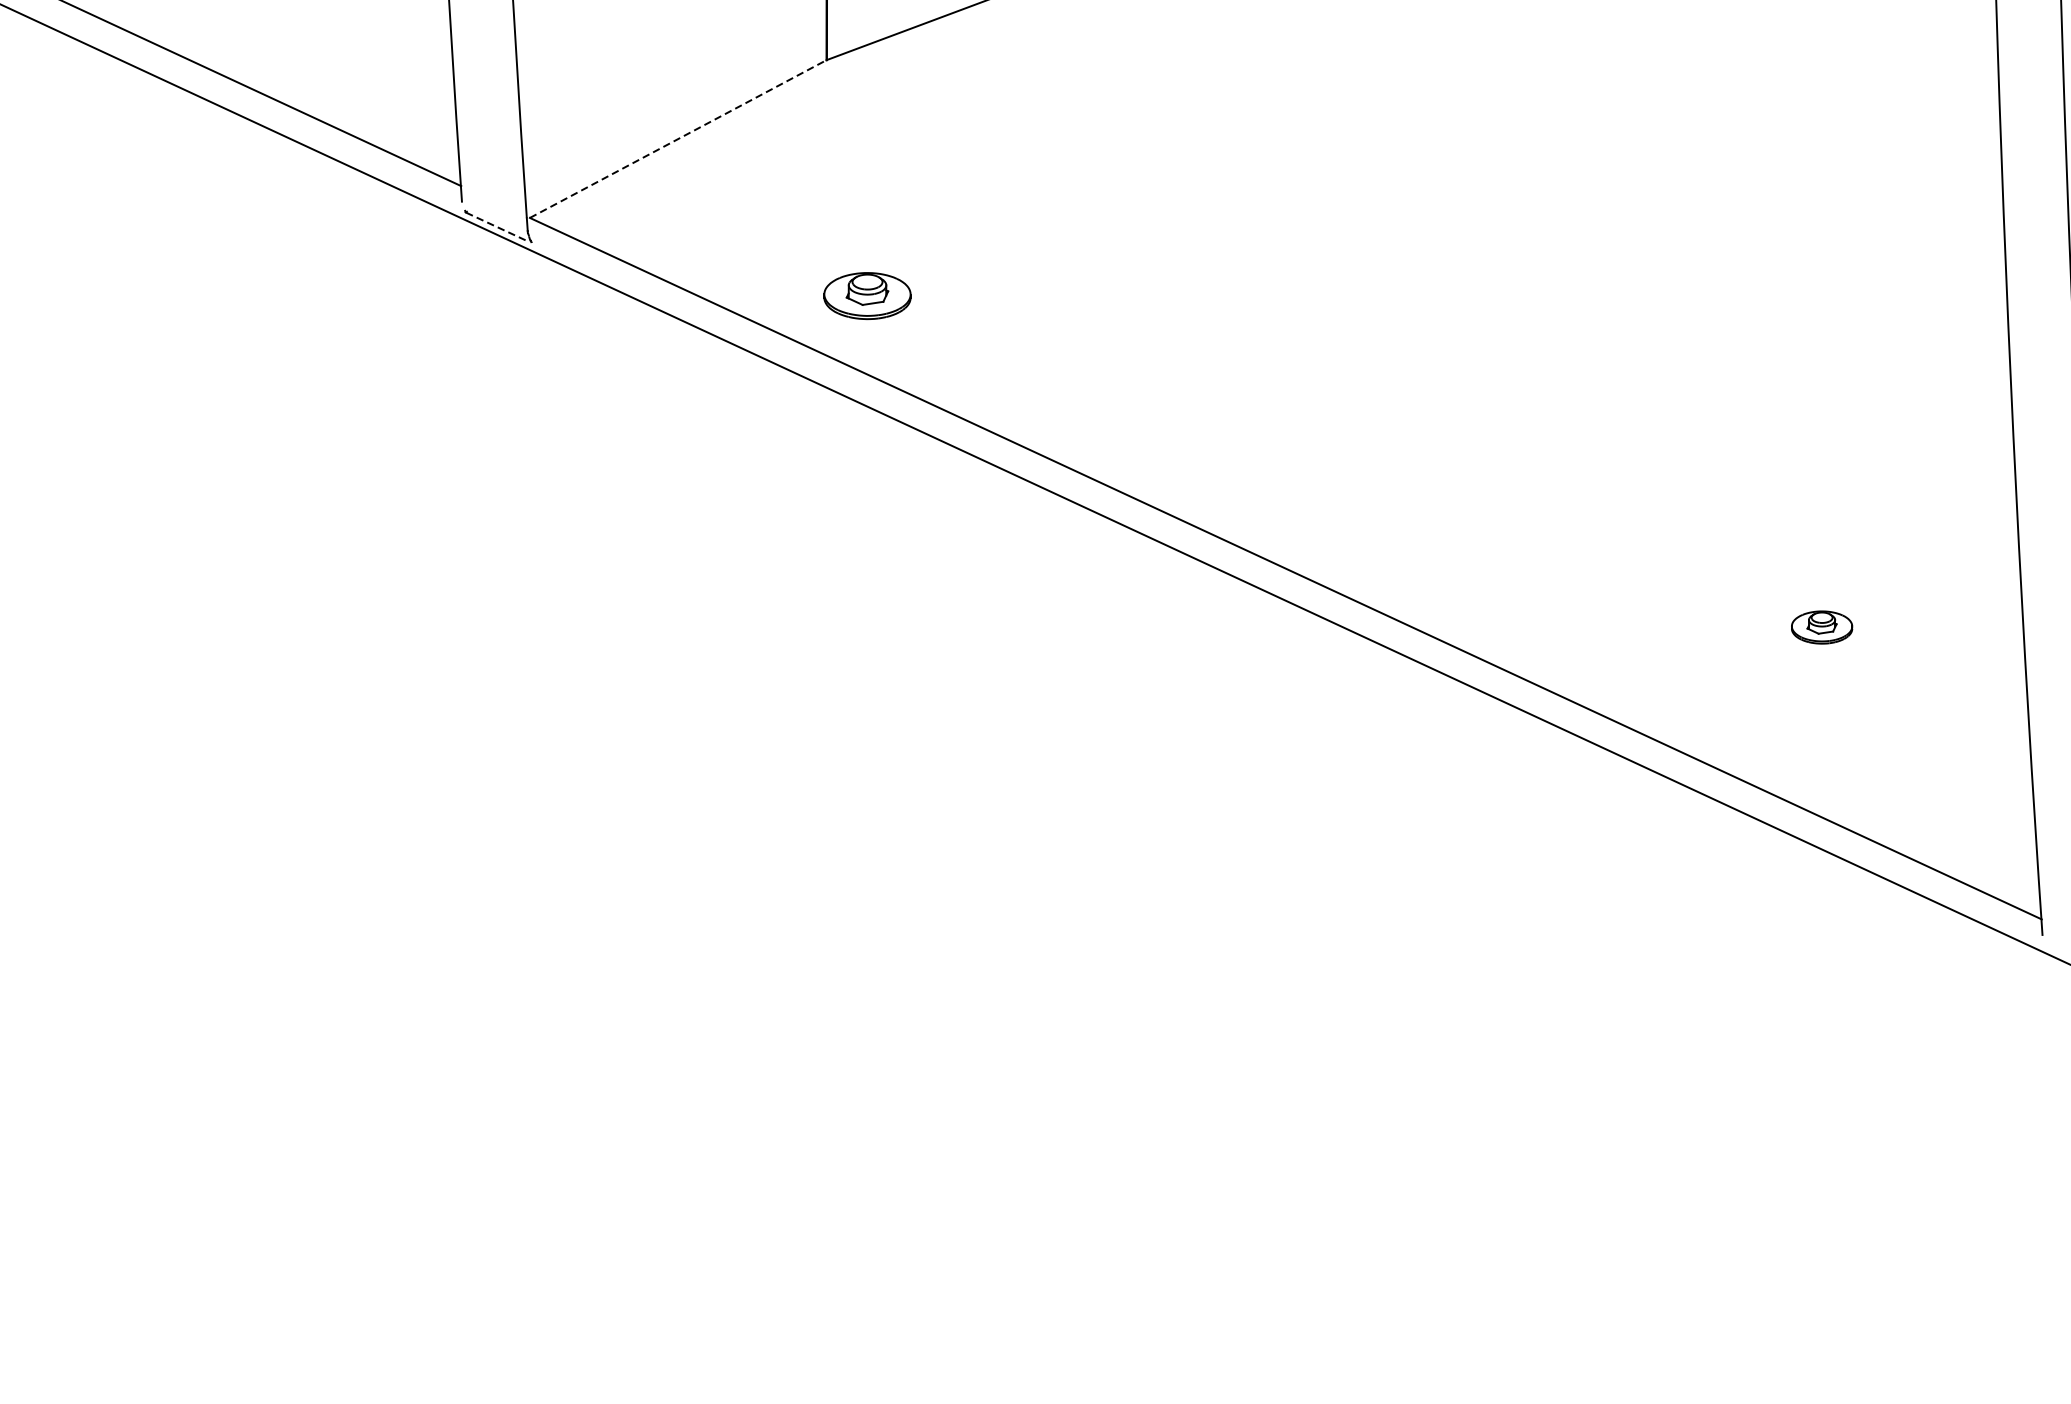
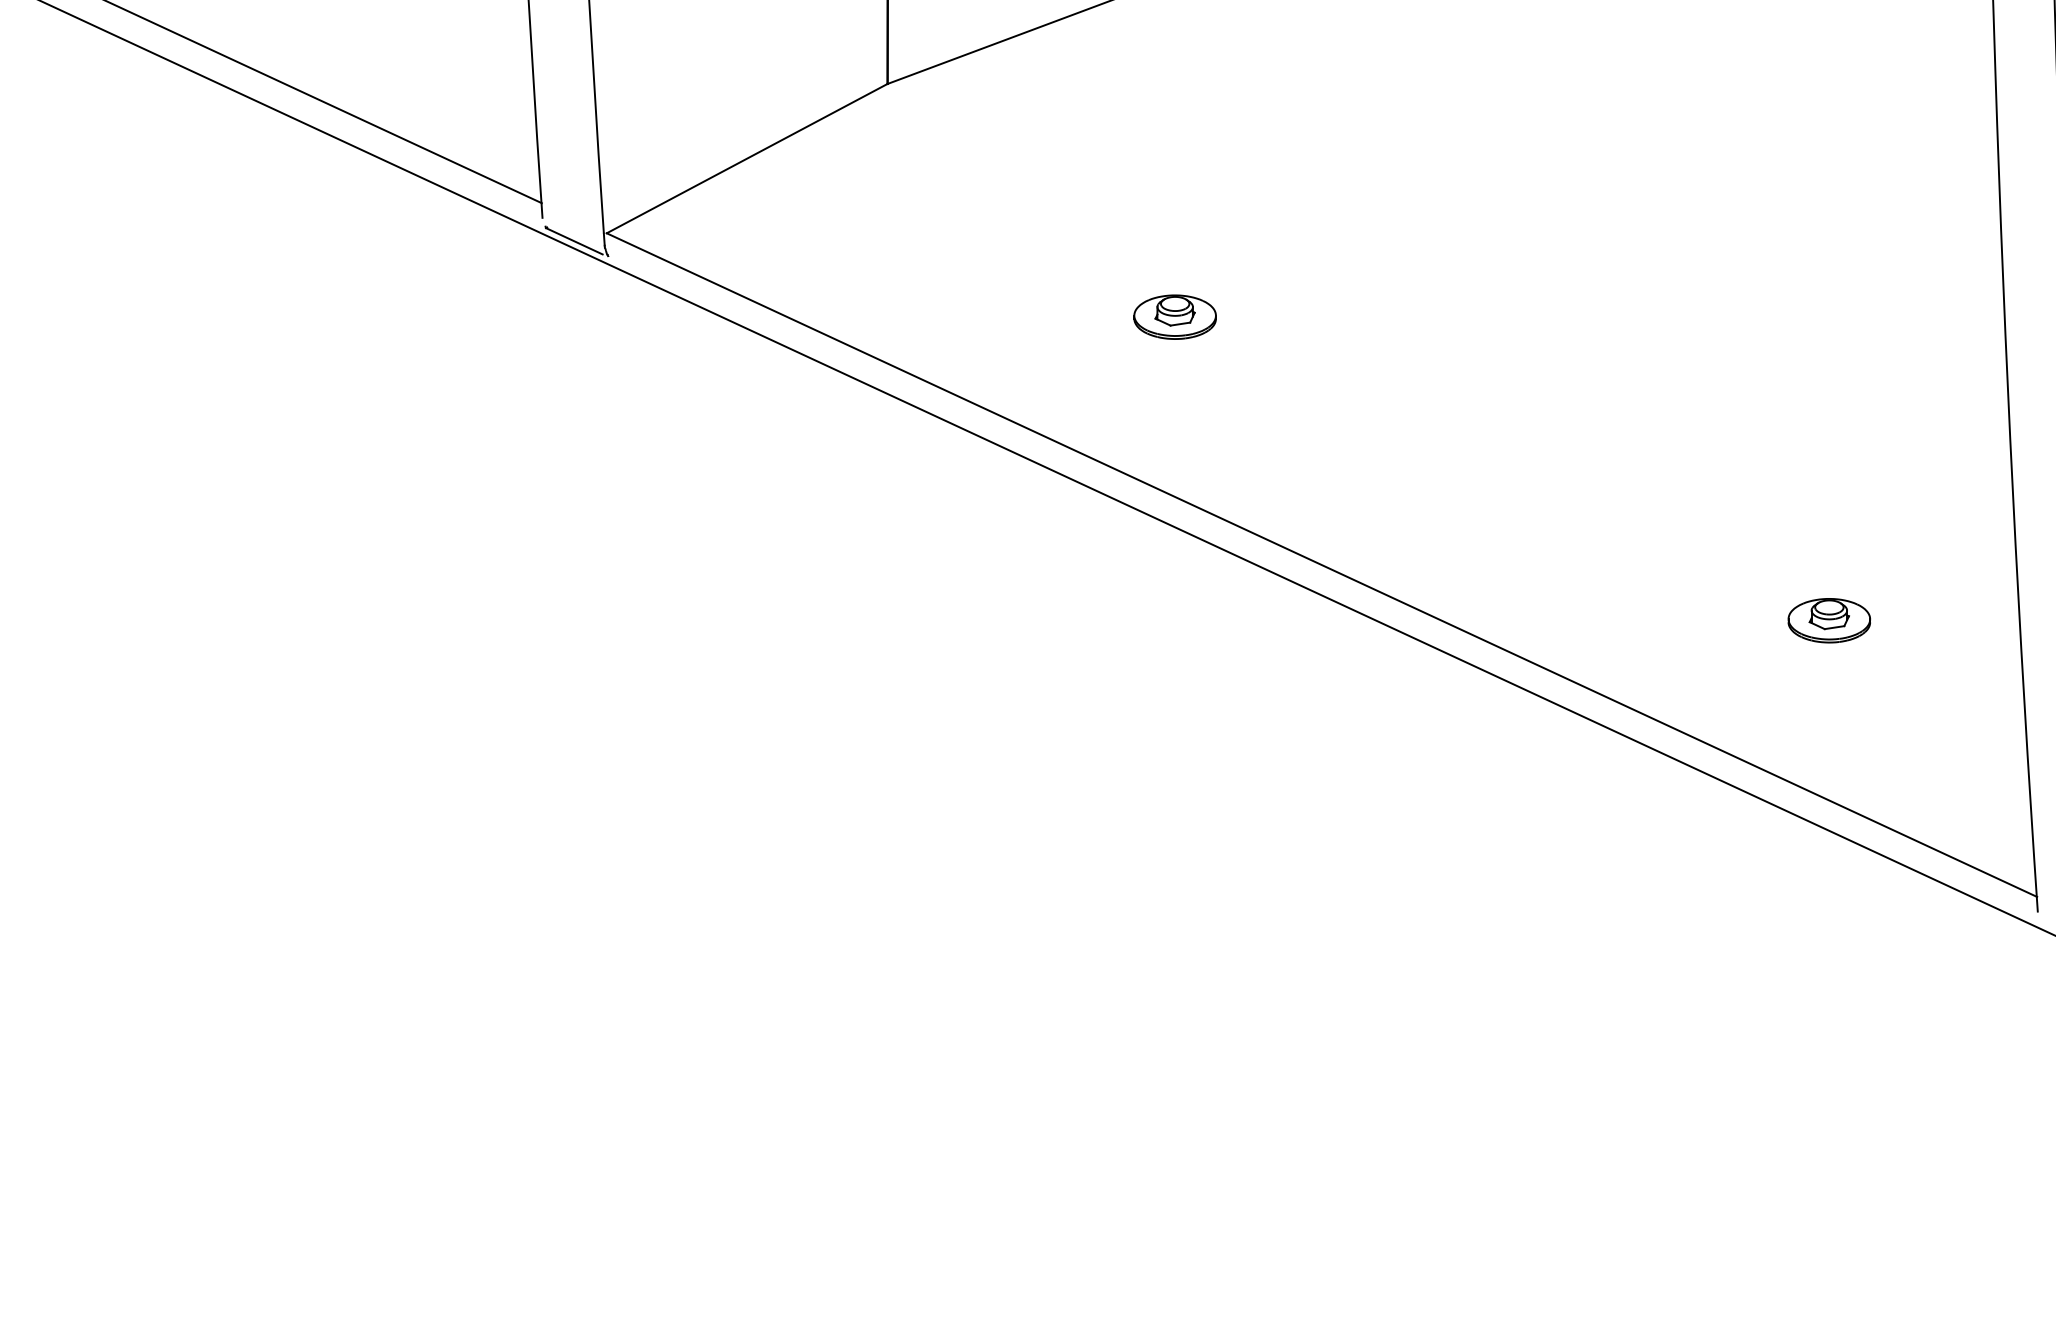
line: (678, 138) -> (747, 158), dashed -> solid
line: (494, 226) -> (573, 241), dashed -> solid
part: (866, 295) -> (1174, 316), moved
part: (1821, 627) -> (1828, 620), size x1.43

